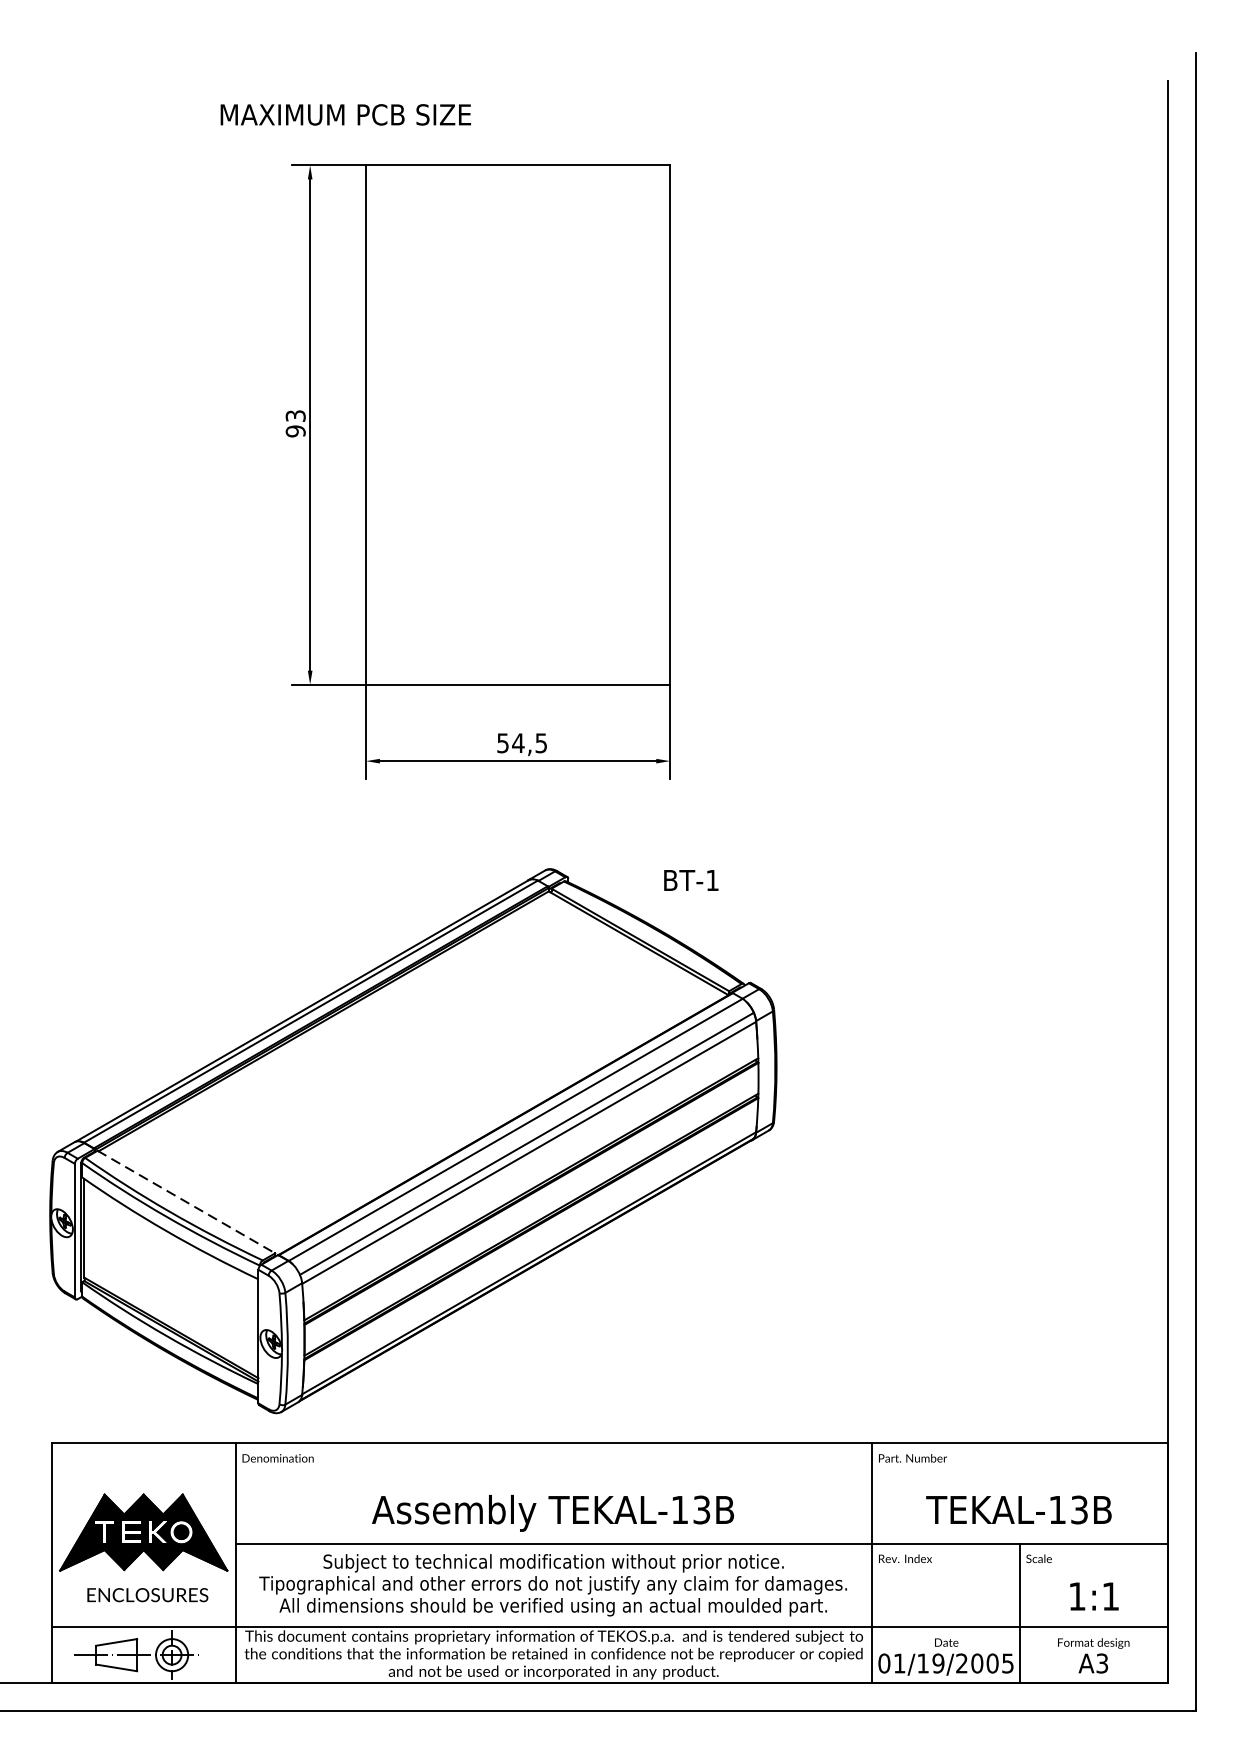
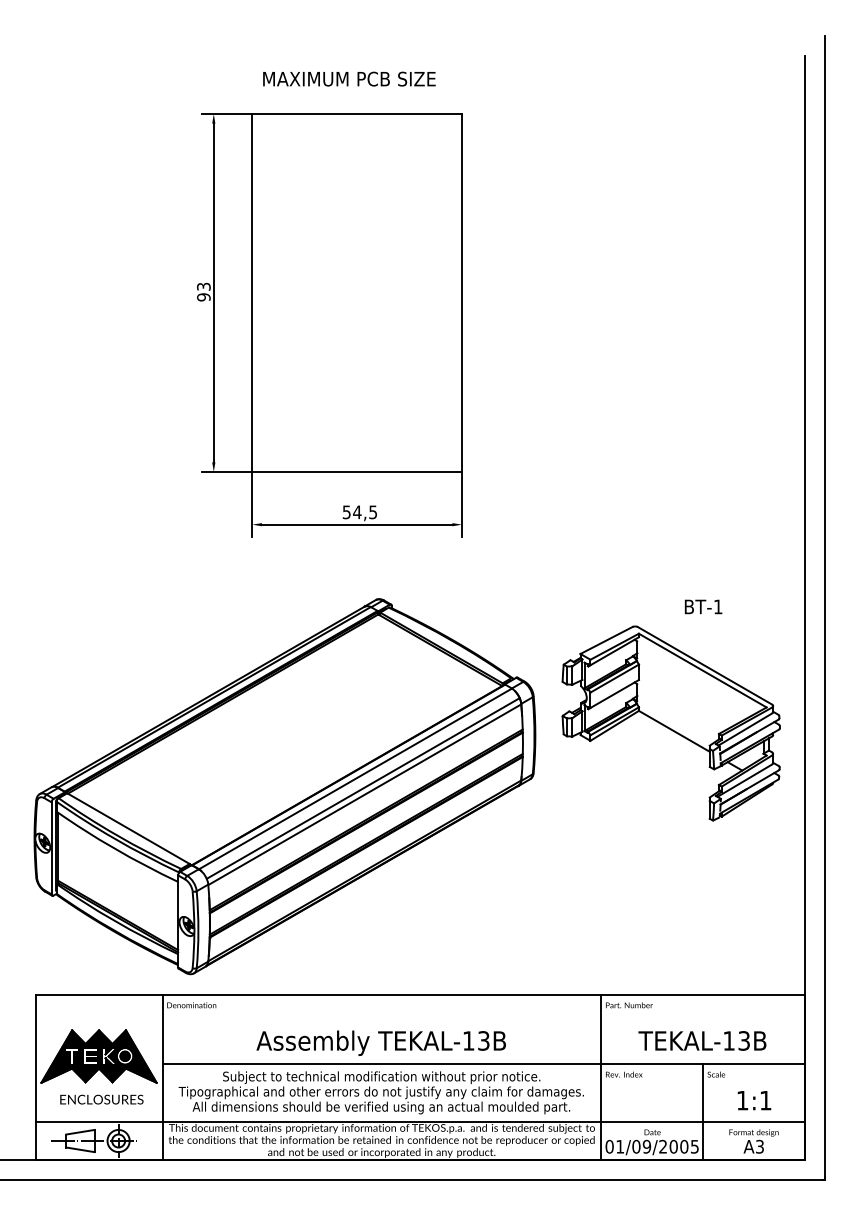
text: (345, 113) -> (349, 78), moved
text: (691, 879) -> (703, 606), moved
part: (972, 1049) -> (670, 723), added
line: (186, 1201) -> (128, 828), dashed -> solid
text: (923, 1663) -> (636, 1146), 01/19/2005 -> 01/09/2005

